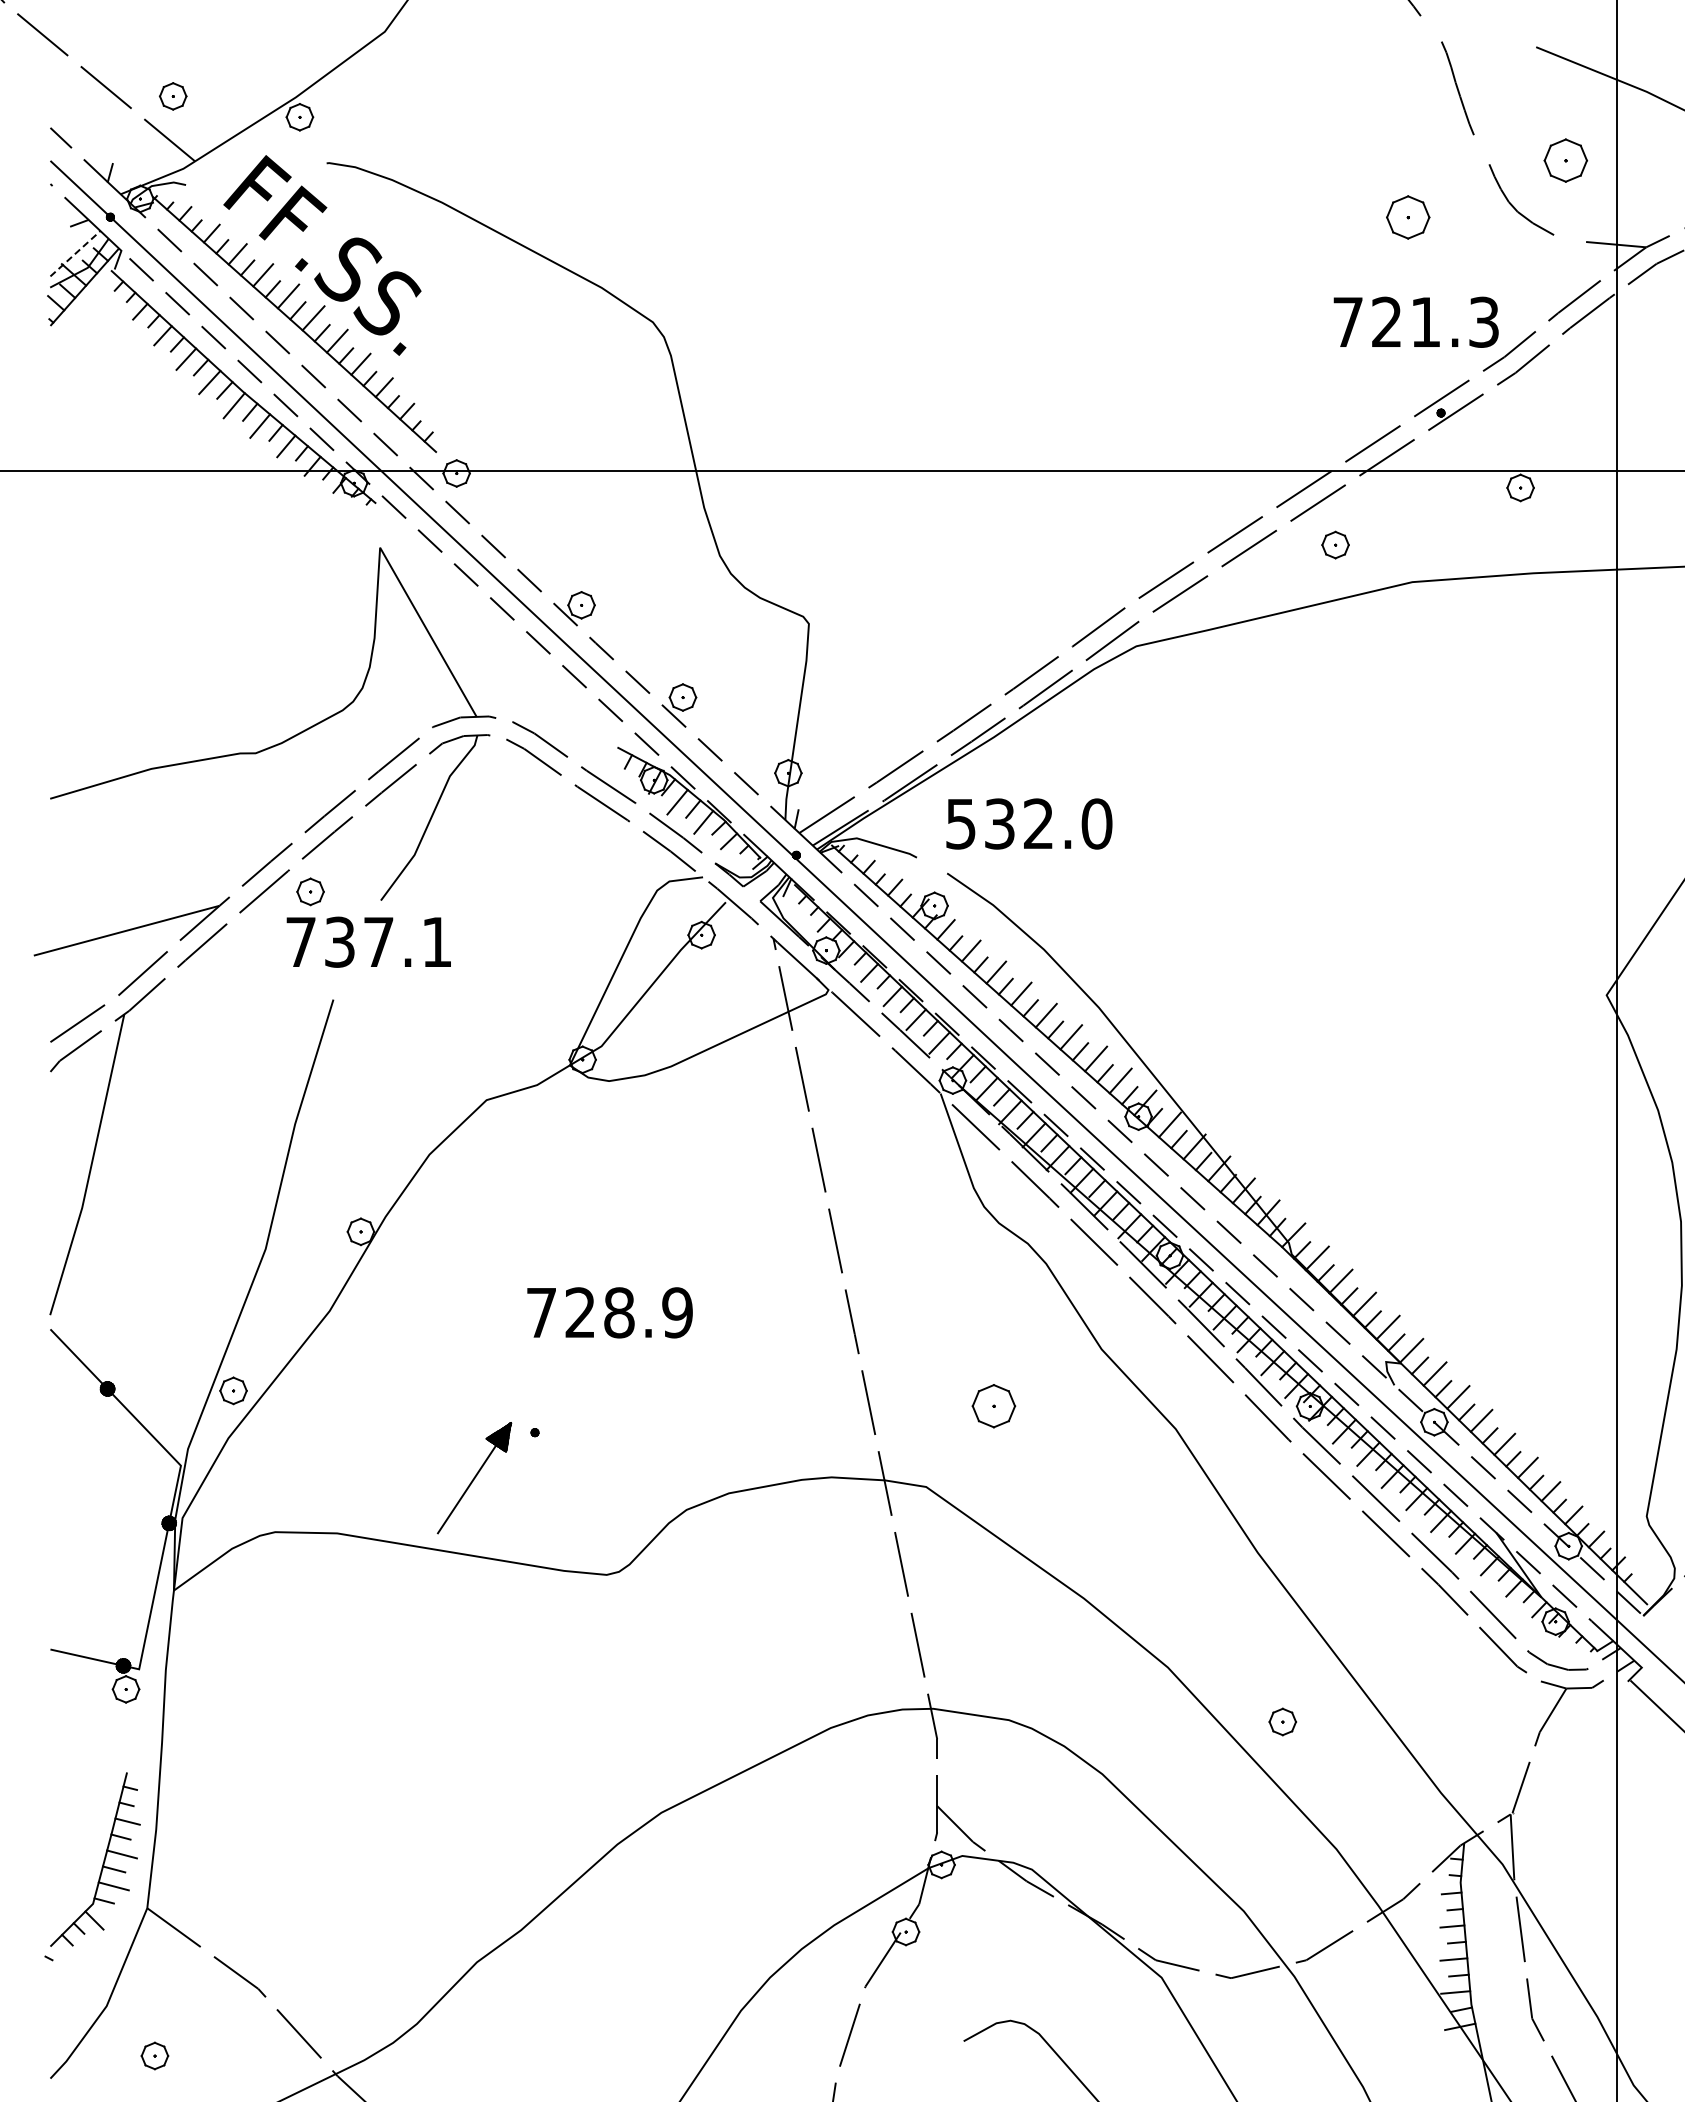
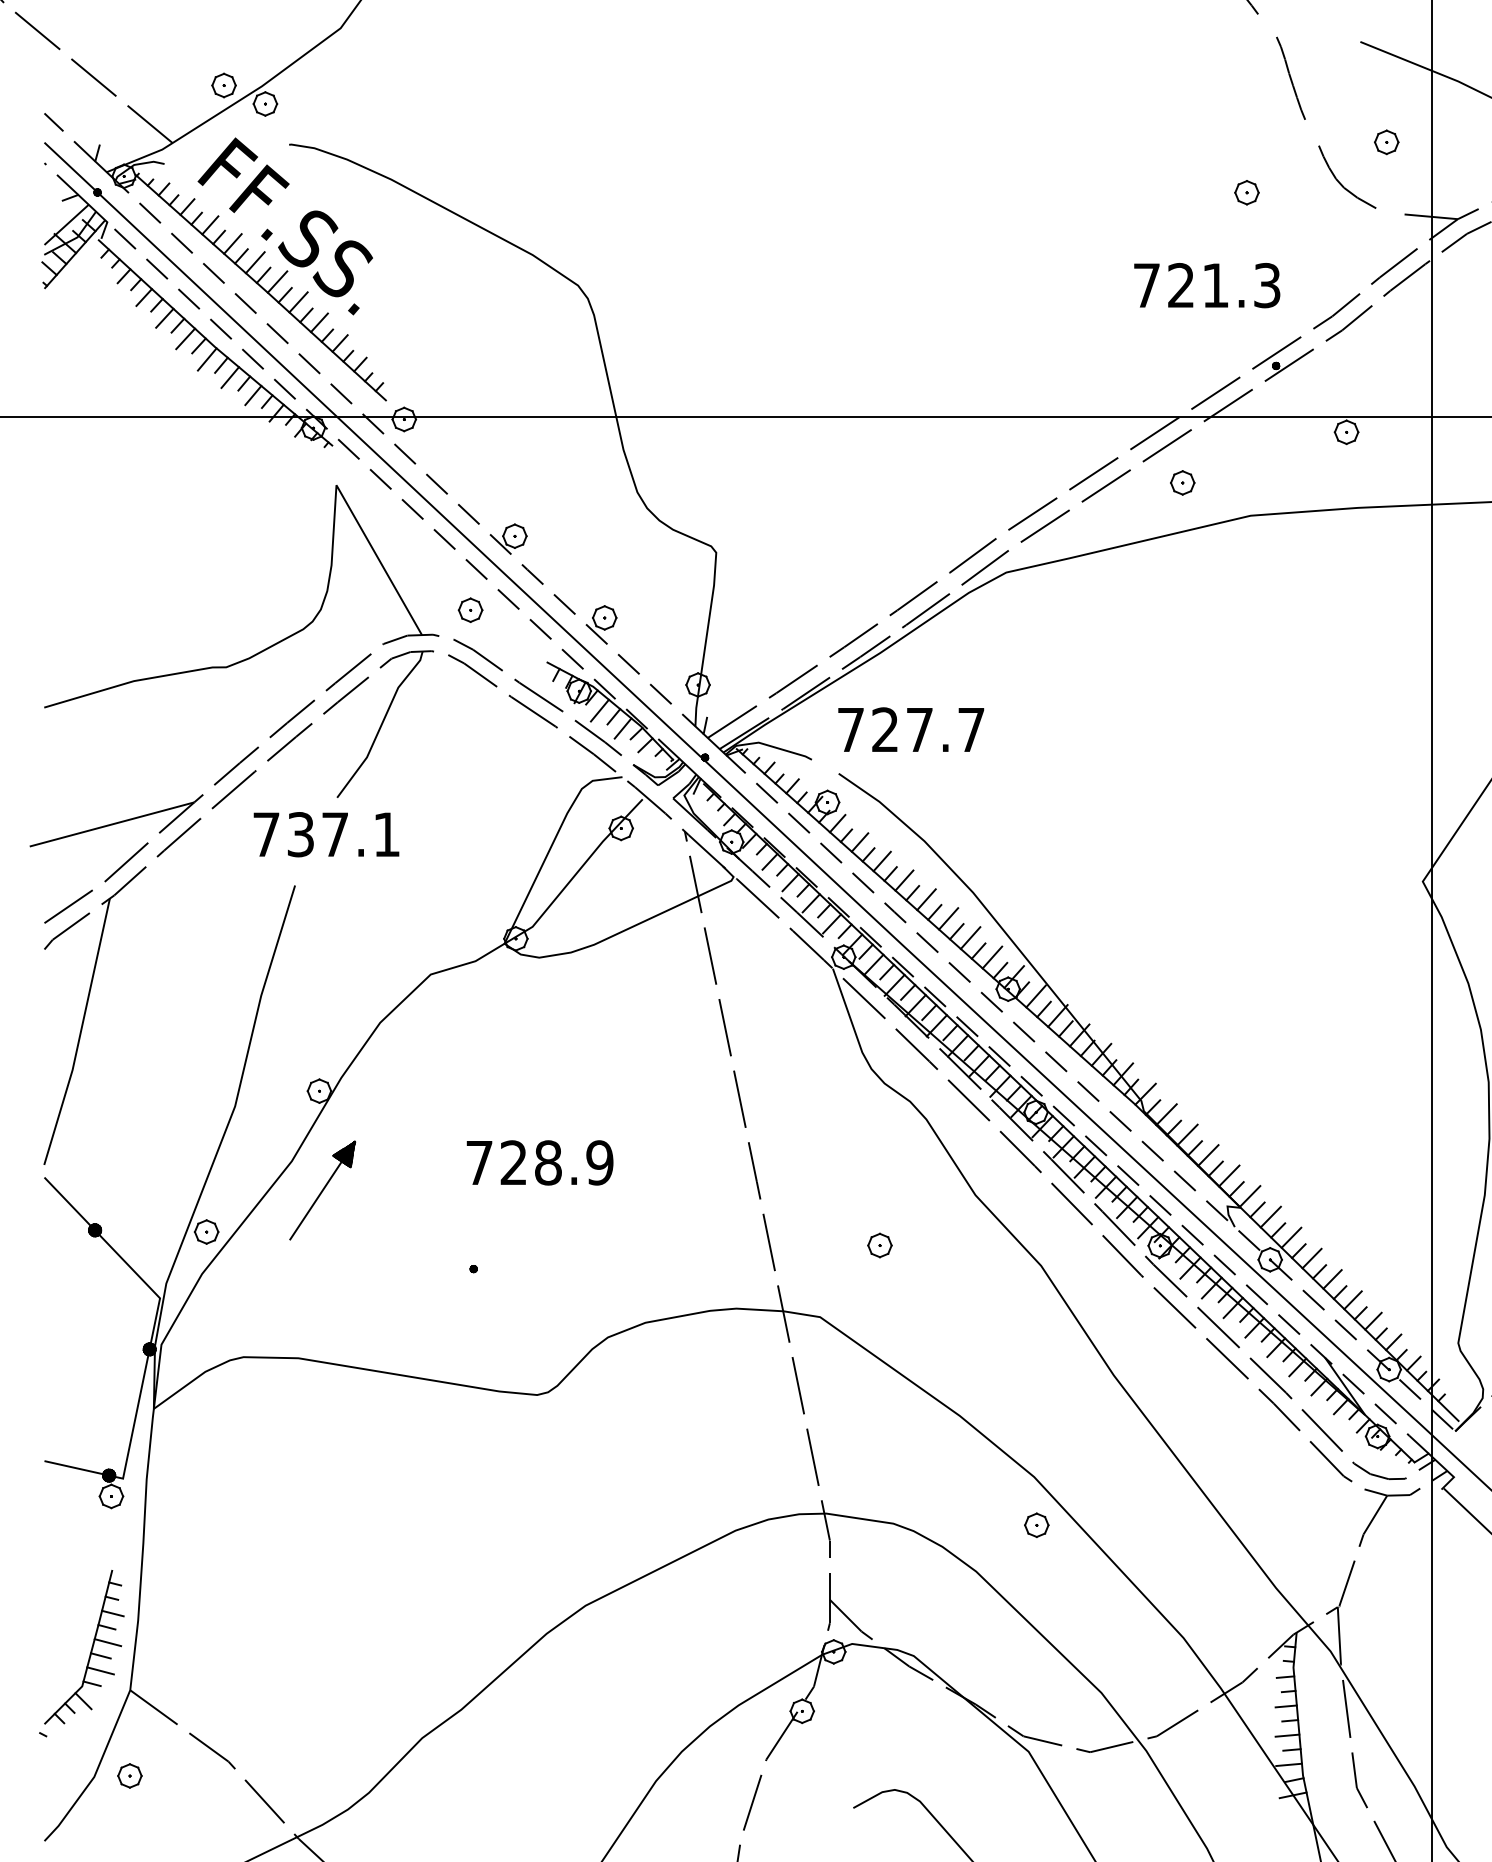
part: (172, 96) -> (223, 85), moved
part: (1565, 160) -> (1386, 142), size x0.62
part: (1407, 217) -> (1246, 192), size x0.62
line: (75, 253) -> (66, 224), dashed -> solid
text: (1415, 321) -> (1206, 284), moved
text: (1029, 823) -> (911, 729), 532.0 -> 727.7
part: (310, 891) -> (470, 609), moved
part: (993, 1405) -> (879, 1244), size x0.62
part: (474, 1478) -> (322, 1190), moved
part: (1282, 1721) -> (1036, 1524), moved
part: (154, 2055) -> (129, 1775), moved

